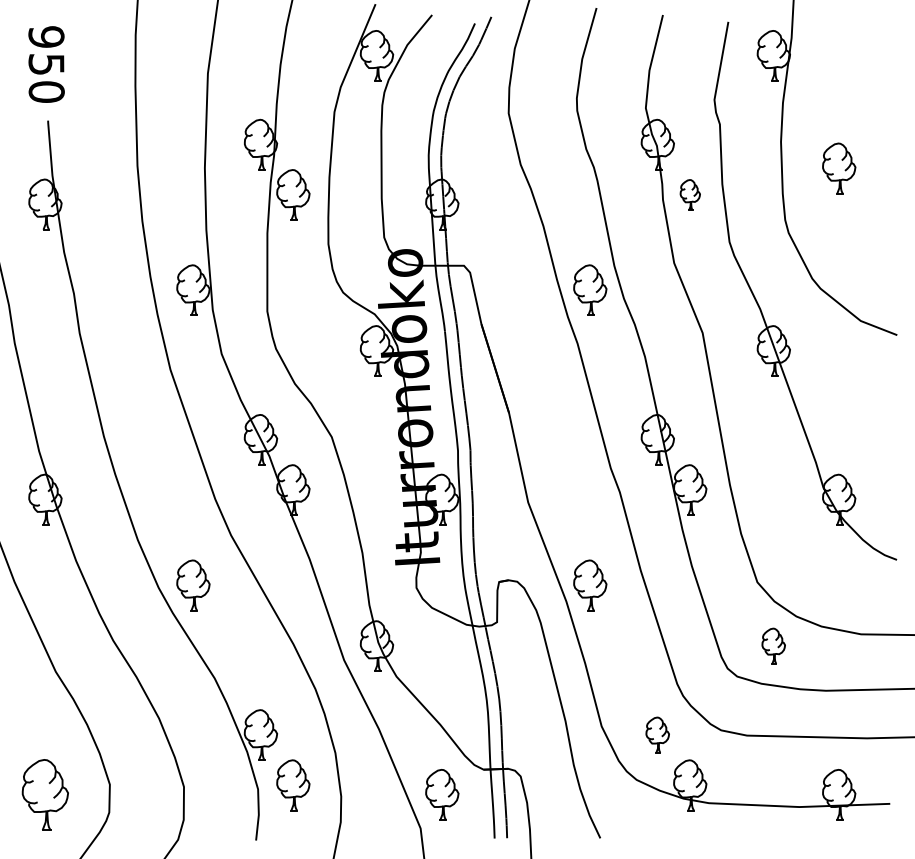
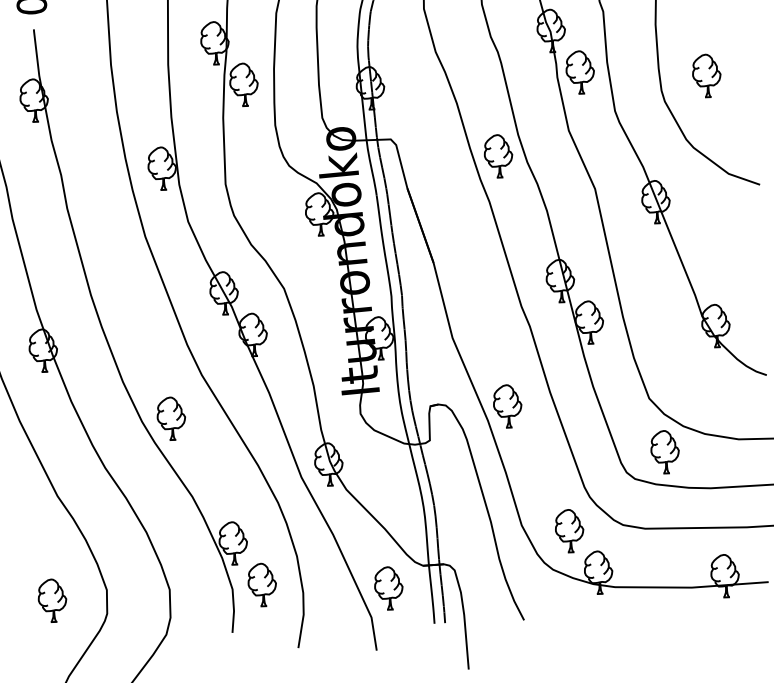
part: (839, 168) -> (707, 75), moved
part: (690, 194) -> (580, 71), size x1.67
part: (773, 645) -> (664, 451), size x1.43
part: (657, 734) -> (569, 530), size x1.43
part: (45, 794) -> (52, 600), size x0.71

